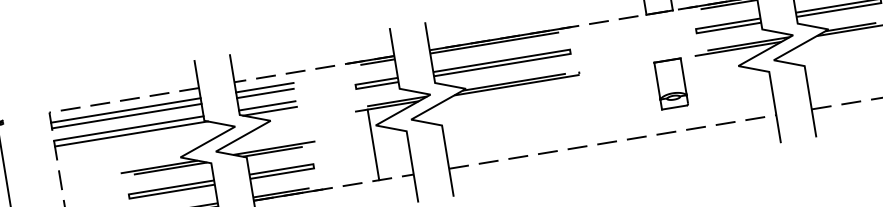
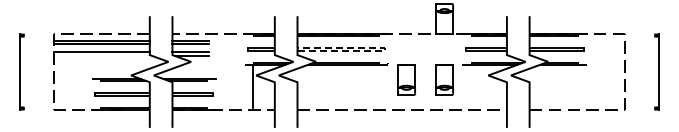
line: (570, 50) -> (385, 48), solid -> dashed
part: (611, 93) -> (406, 79), added
line: (130, 133) -> (102, 55), removed

